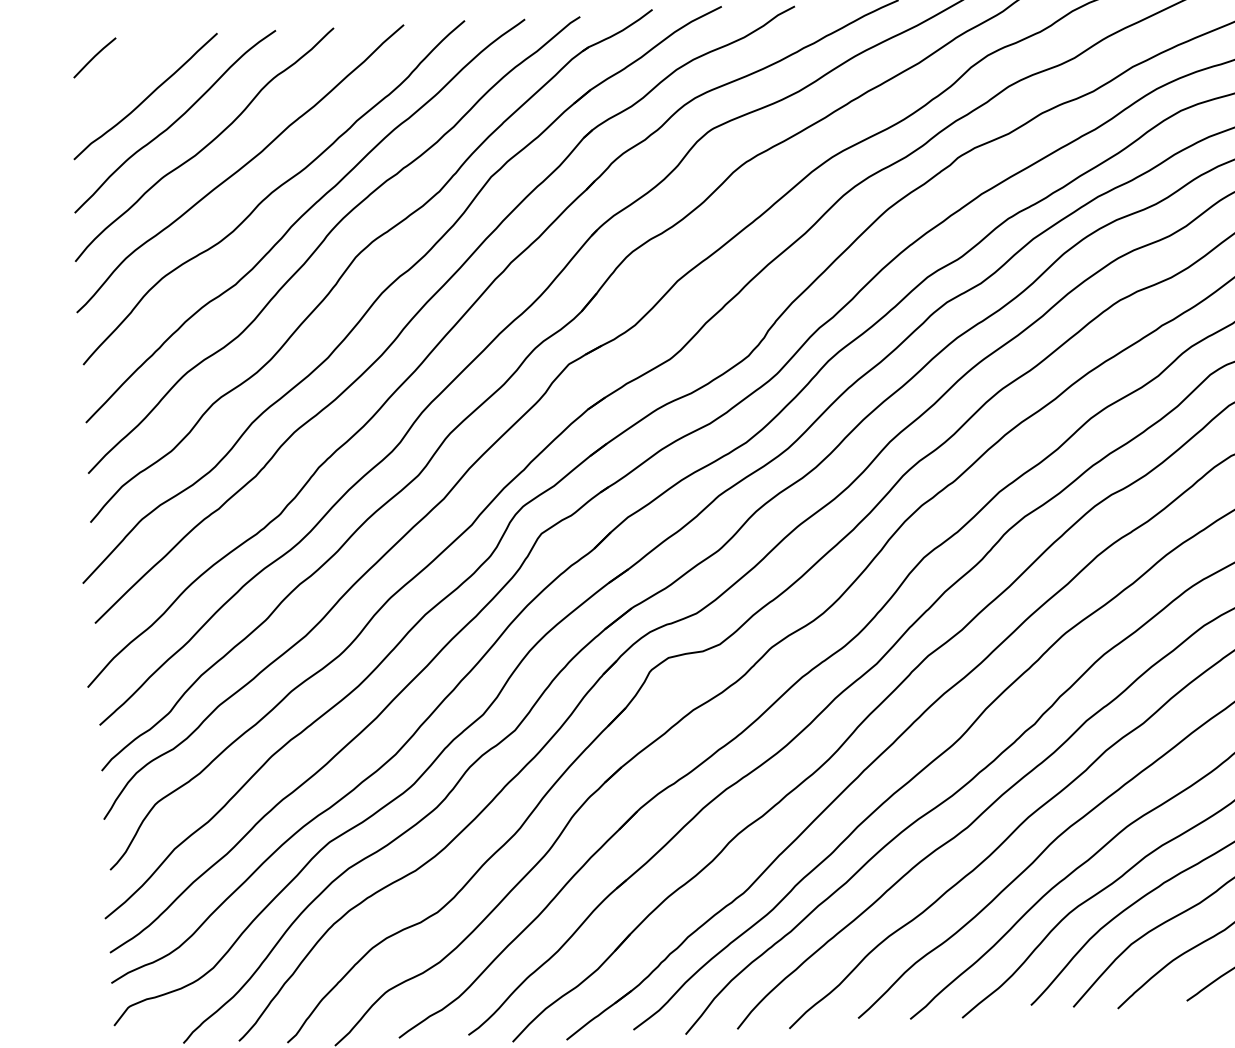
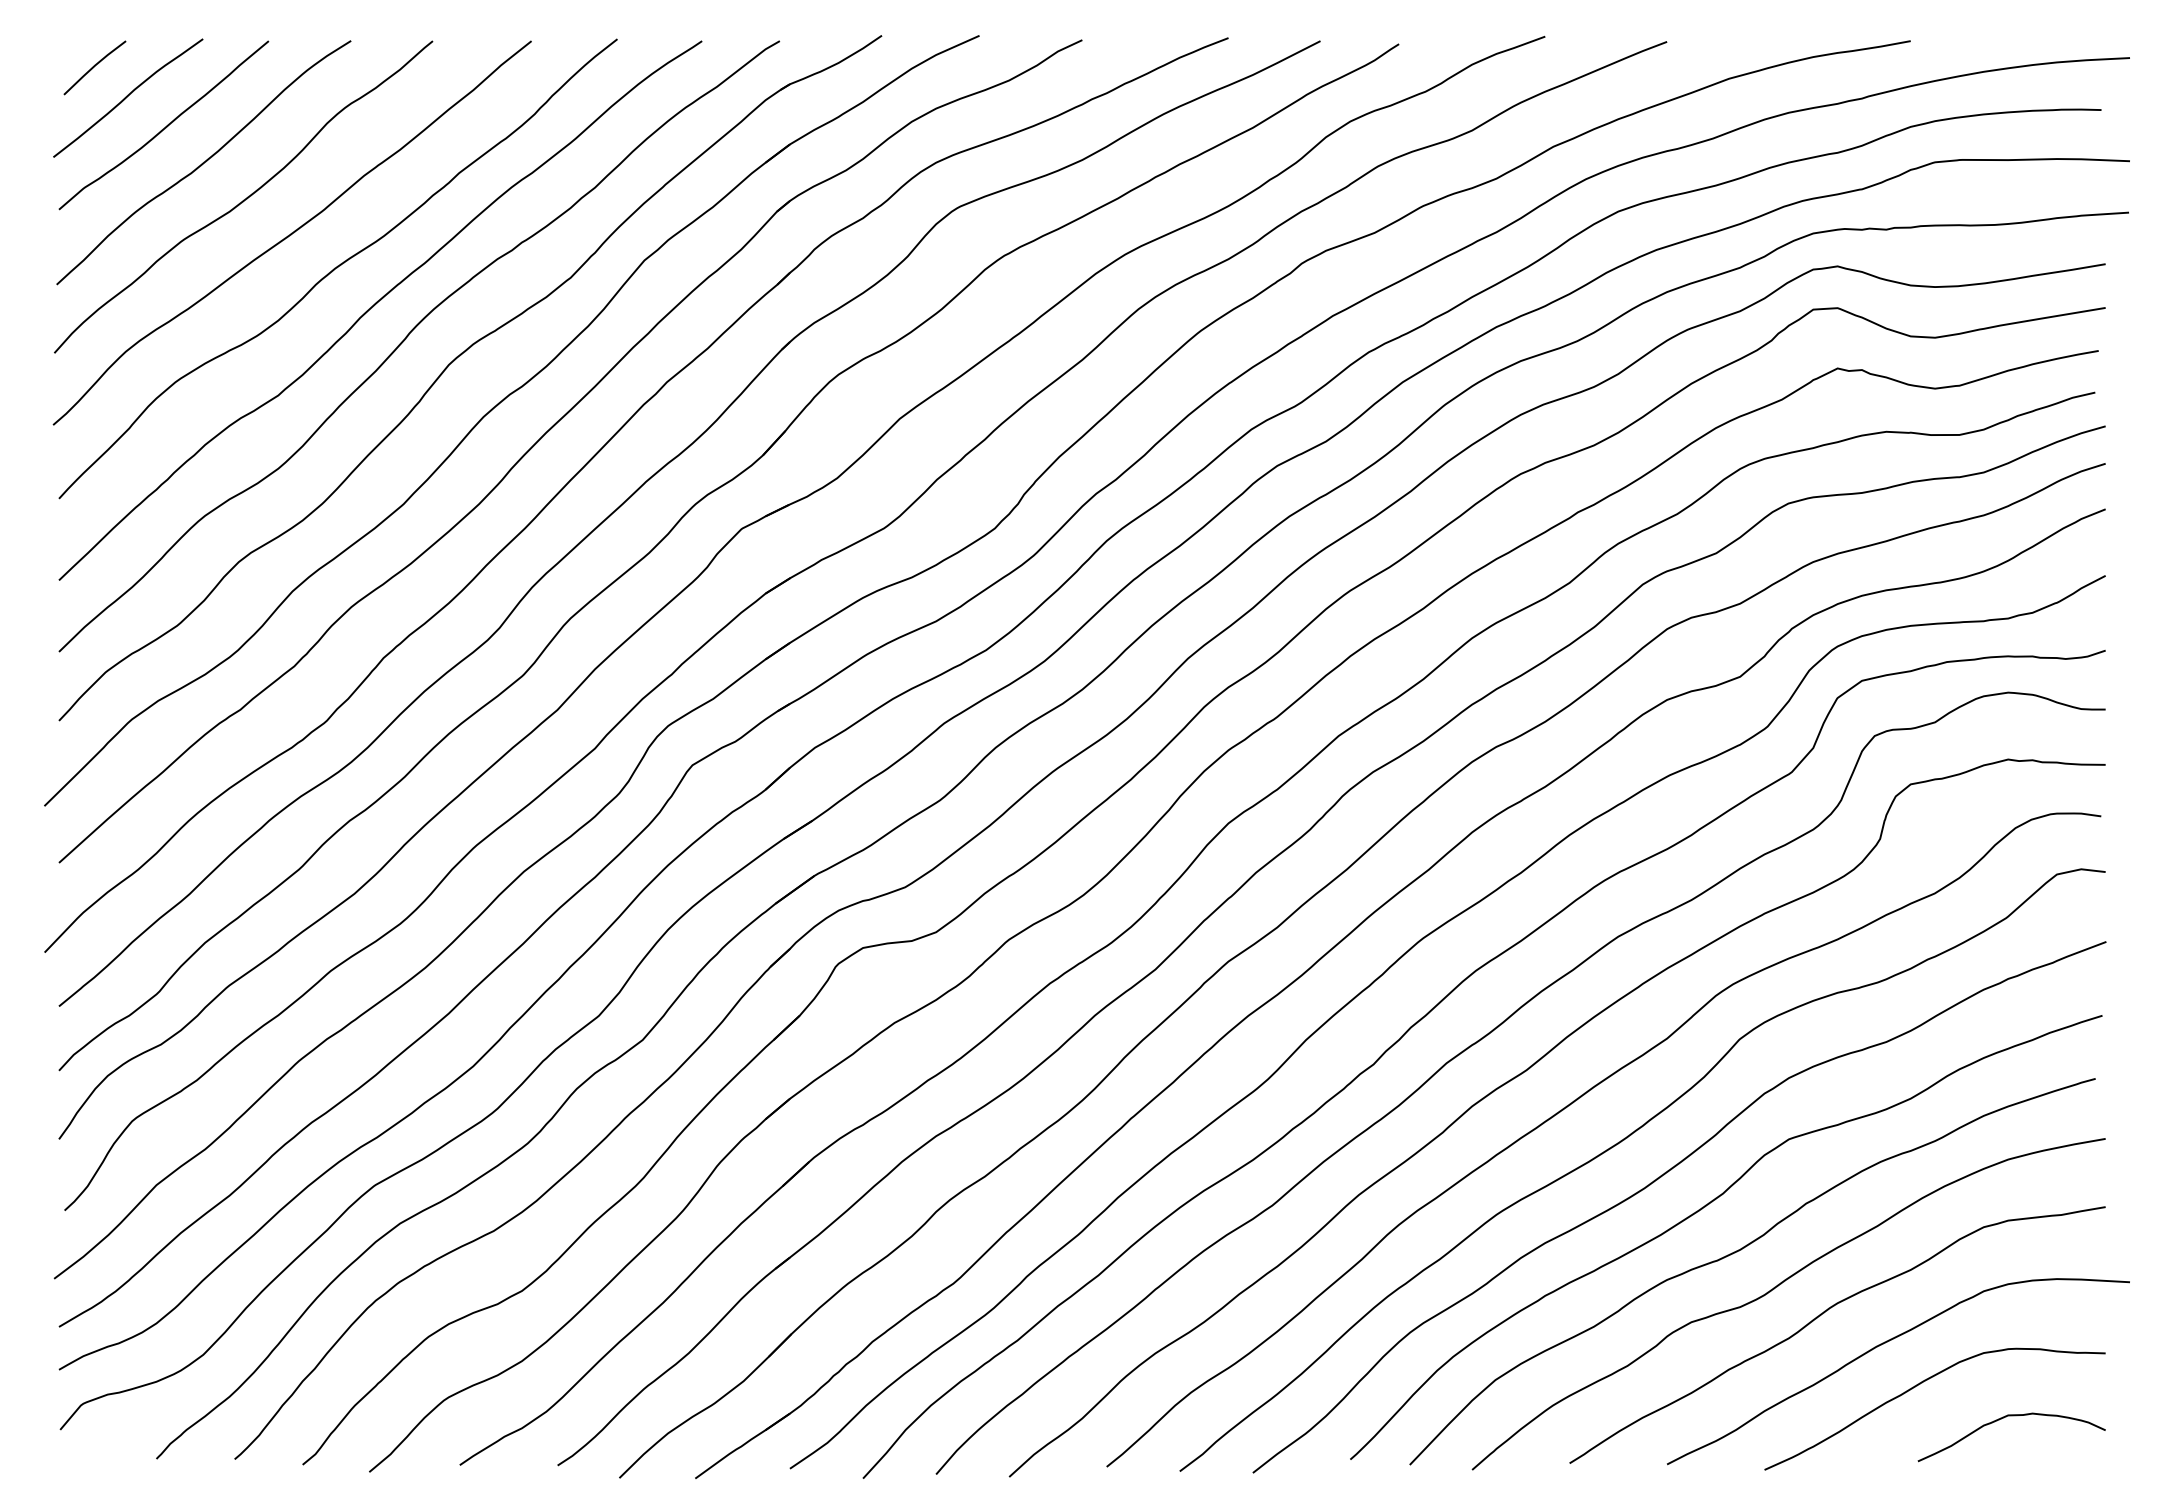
curve: (119, 77) -> (128, 96), added

